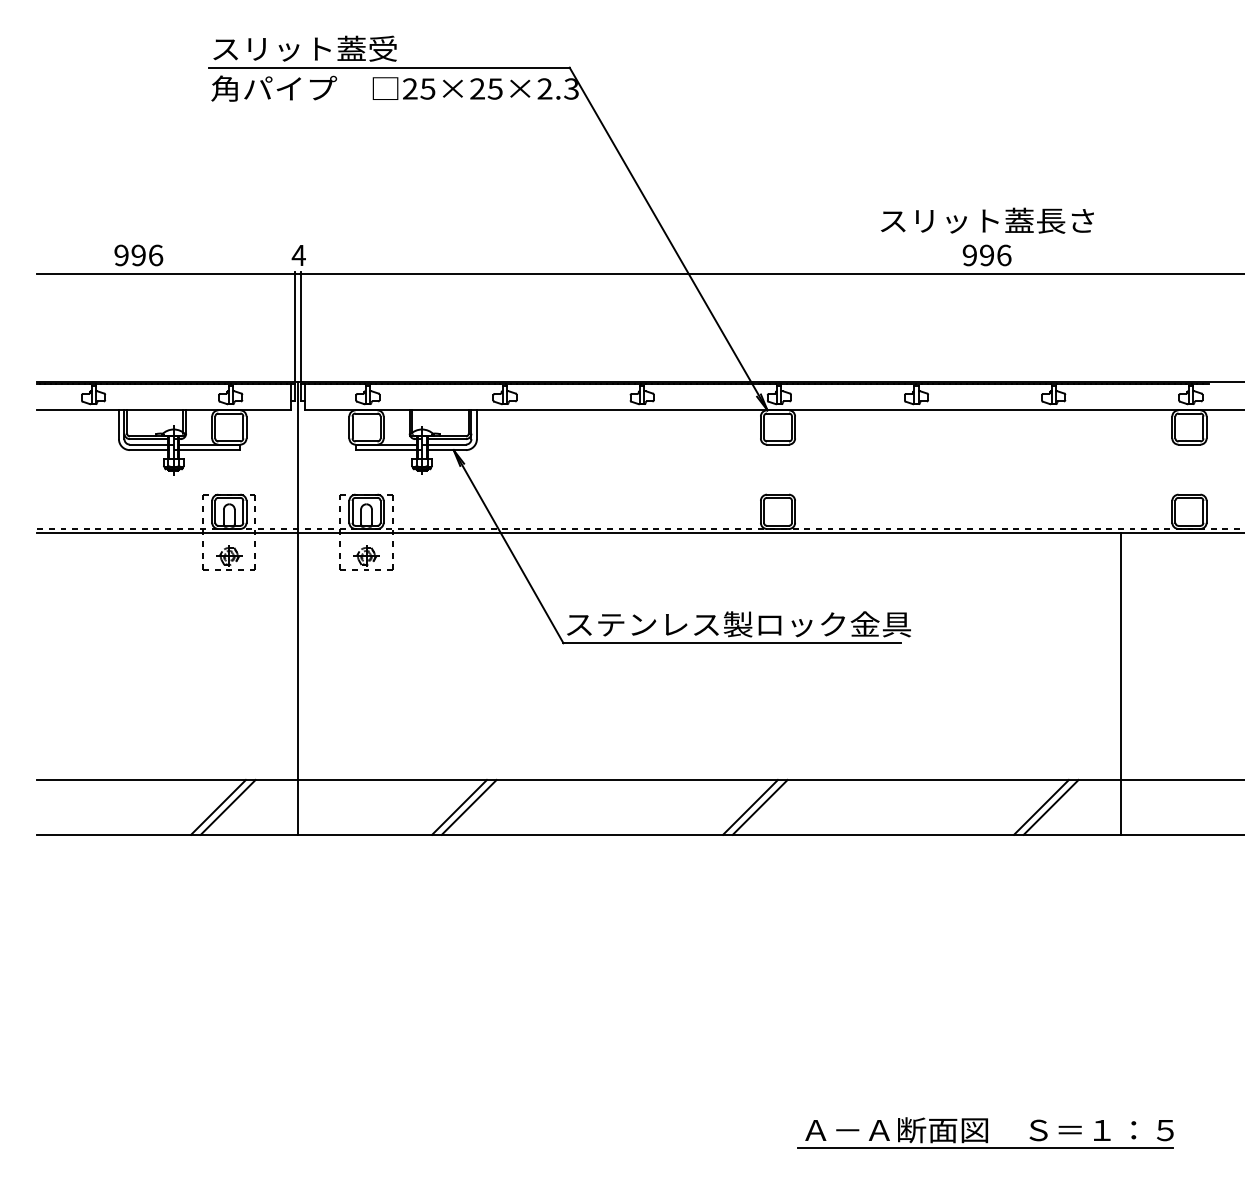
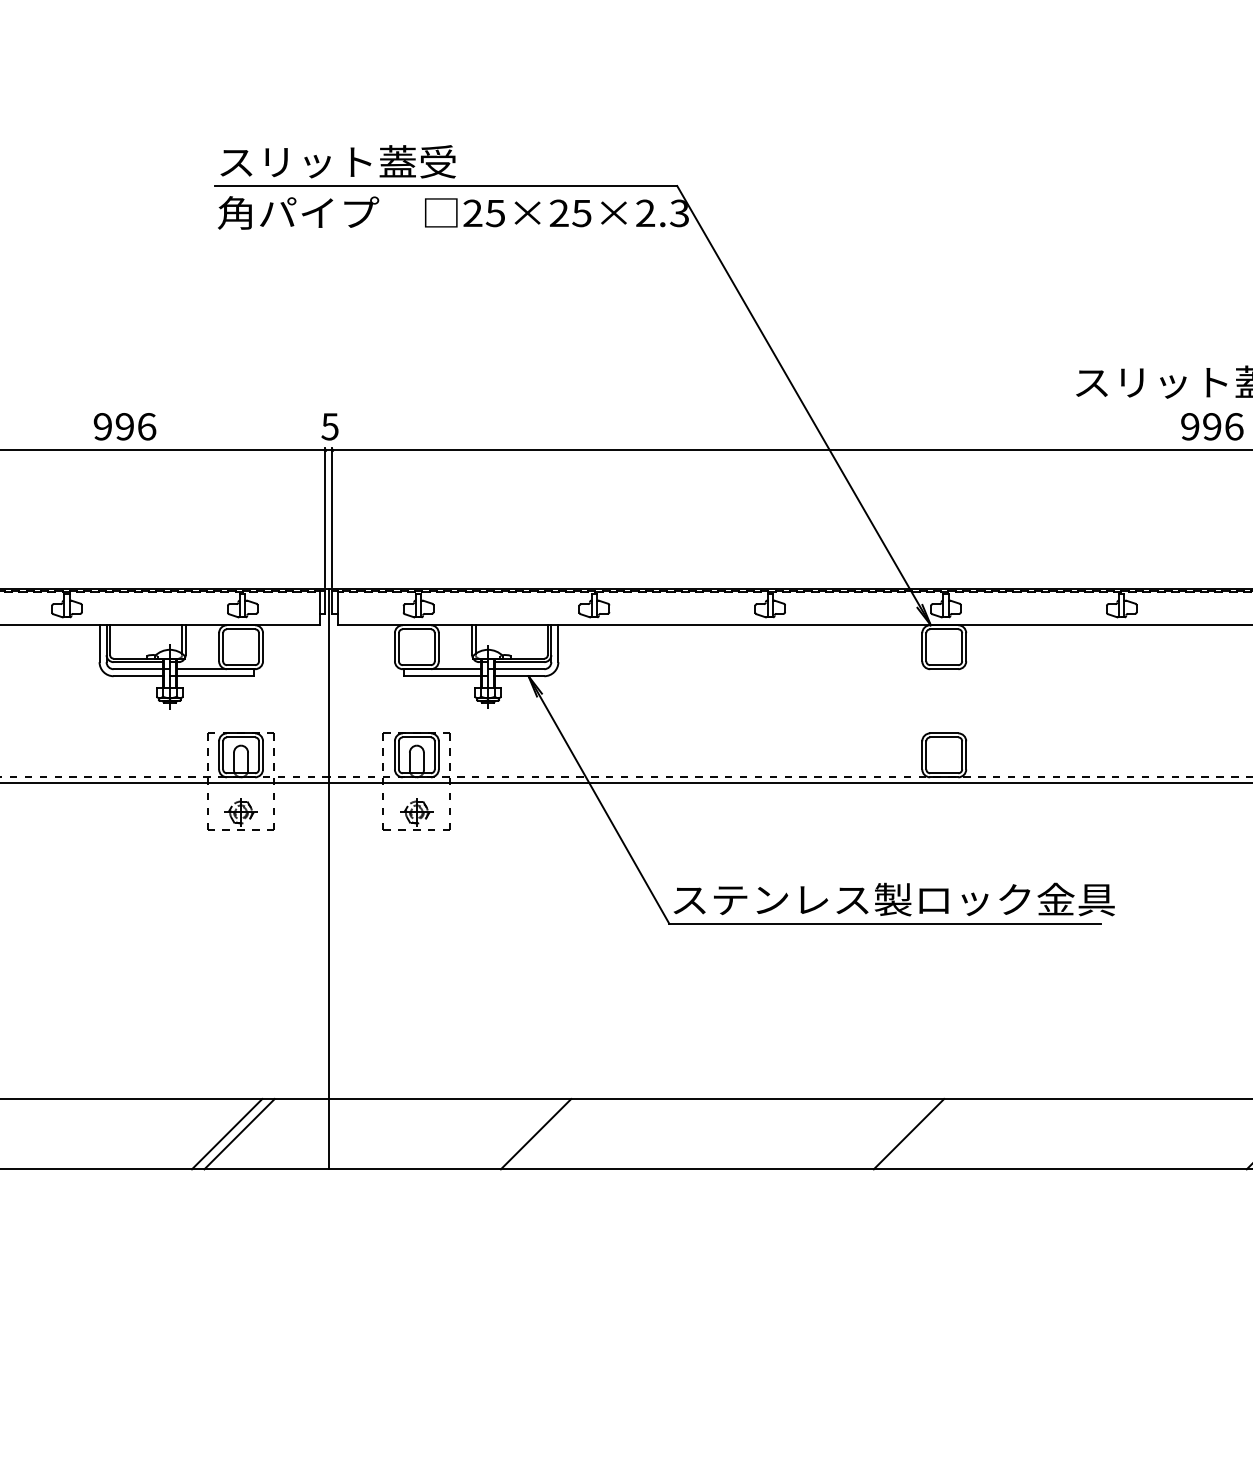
text: (298, 255) -> (329, 426), 4 -> 5
line: (468, 806) -> (547, 1133), removed
line: (759, 806) -> (920, 1133), removed

